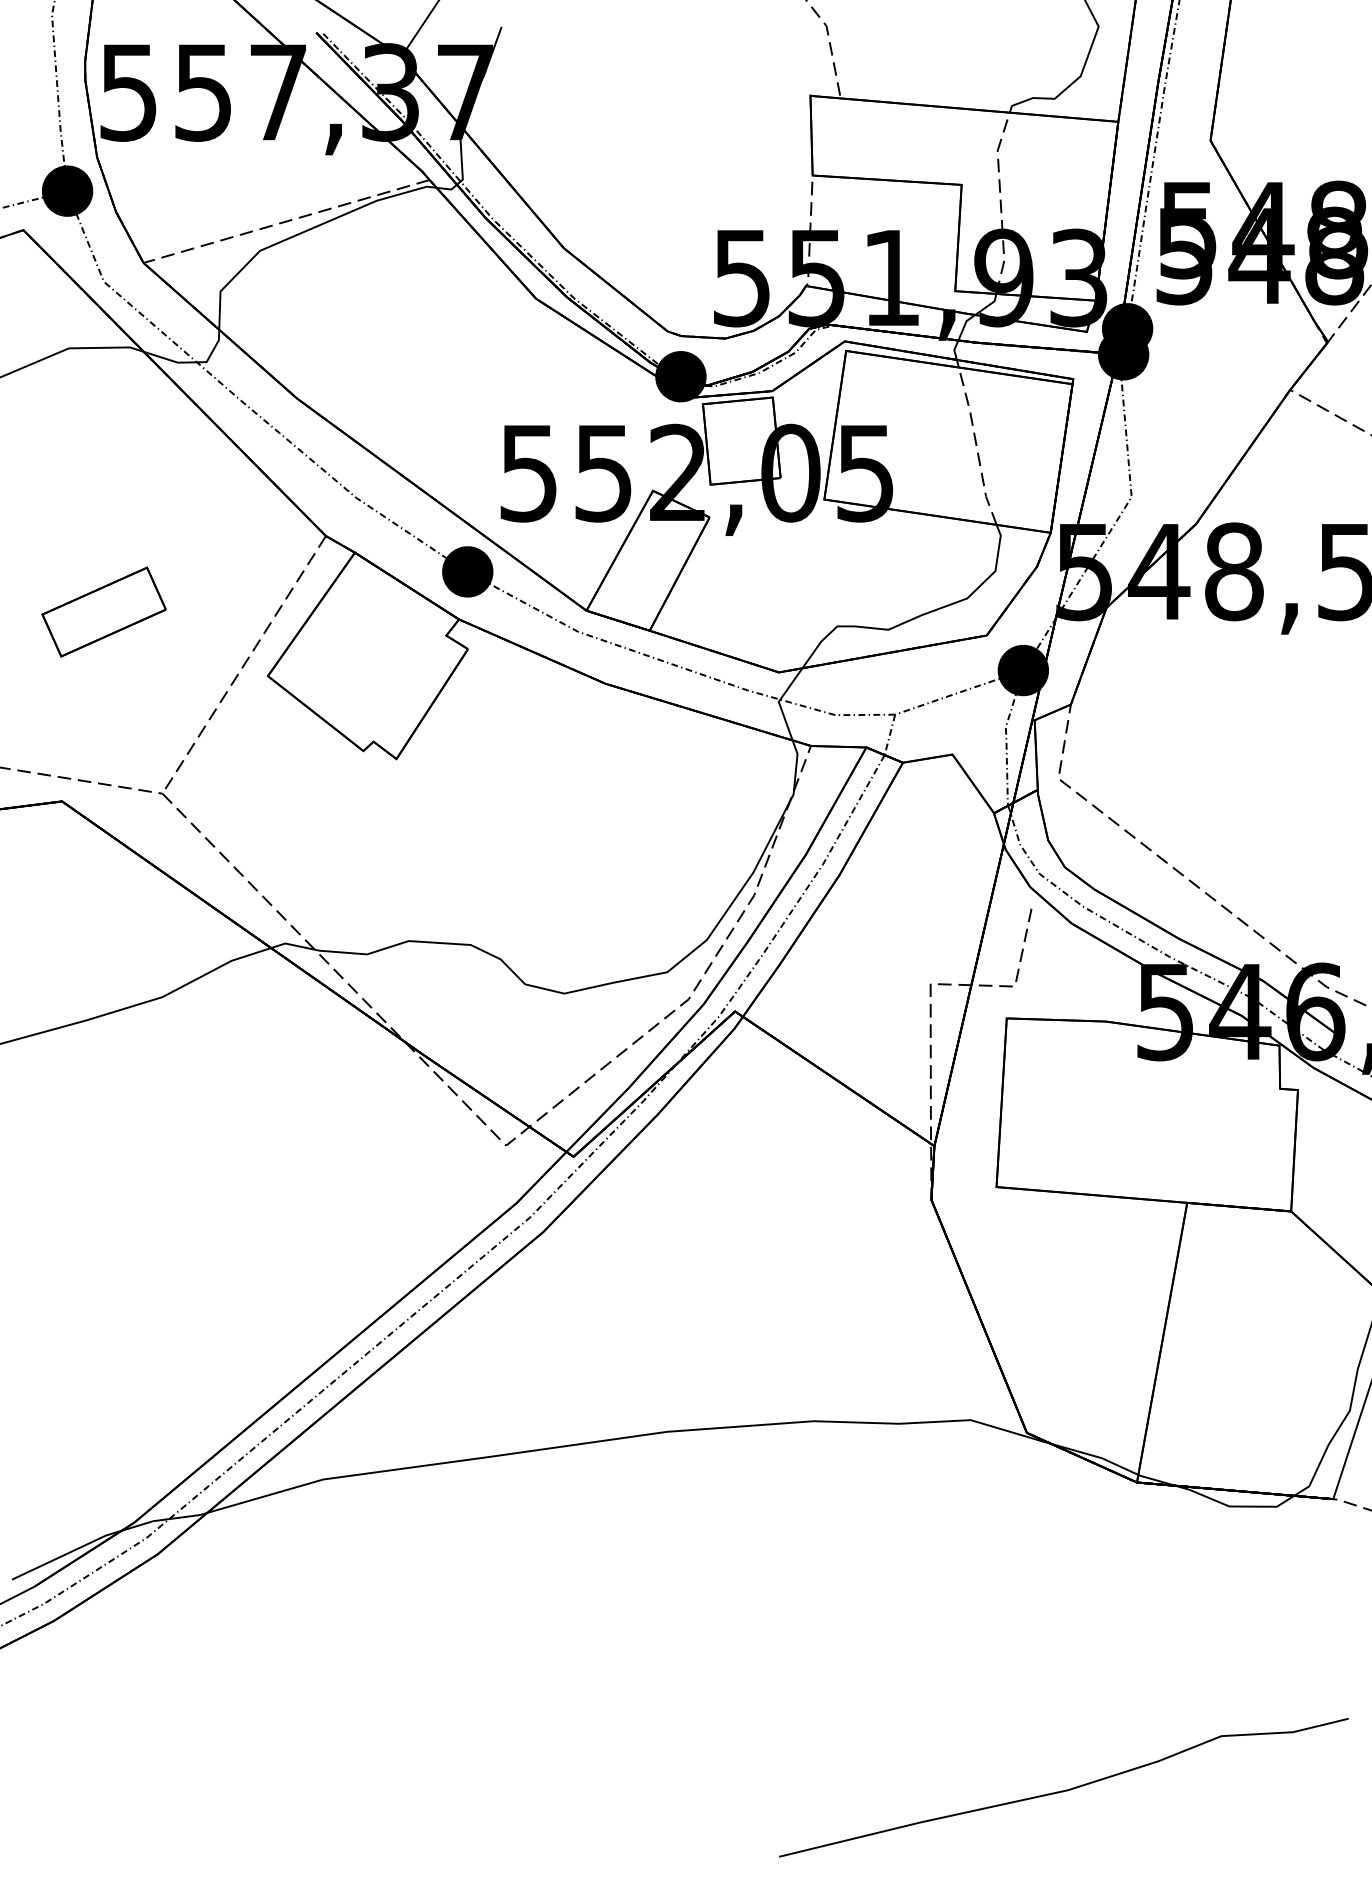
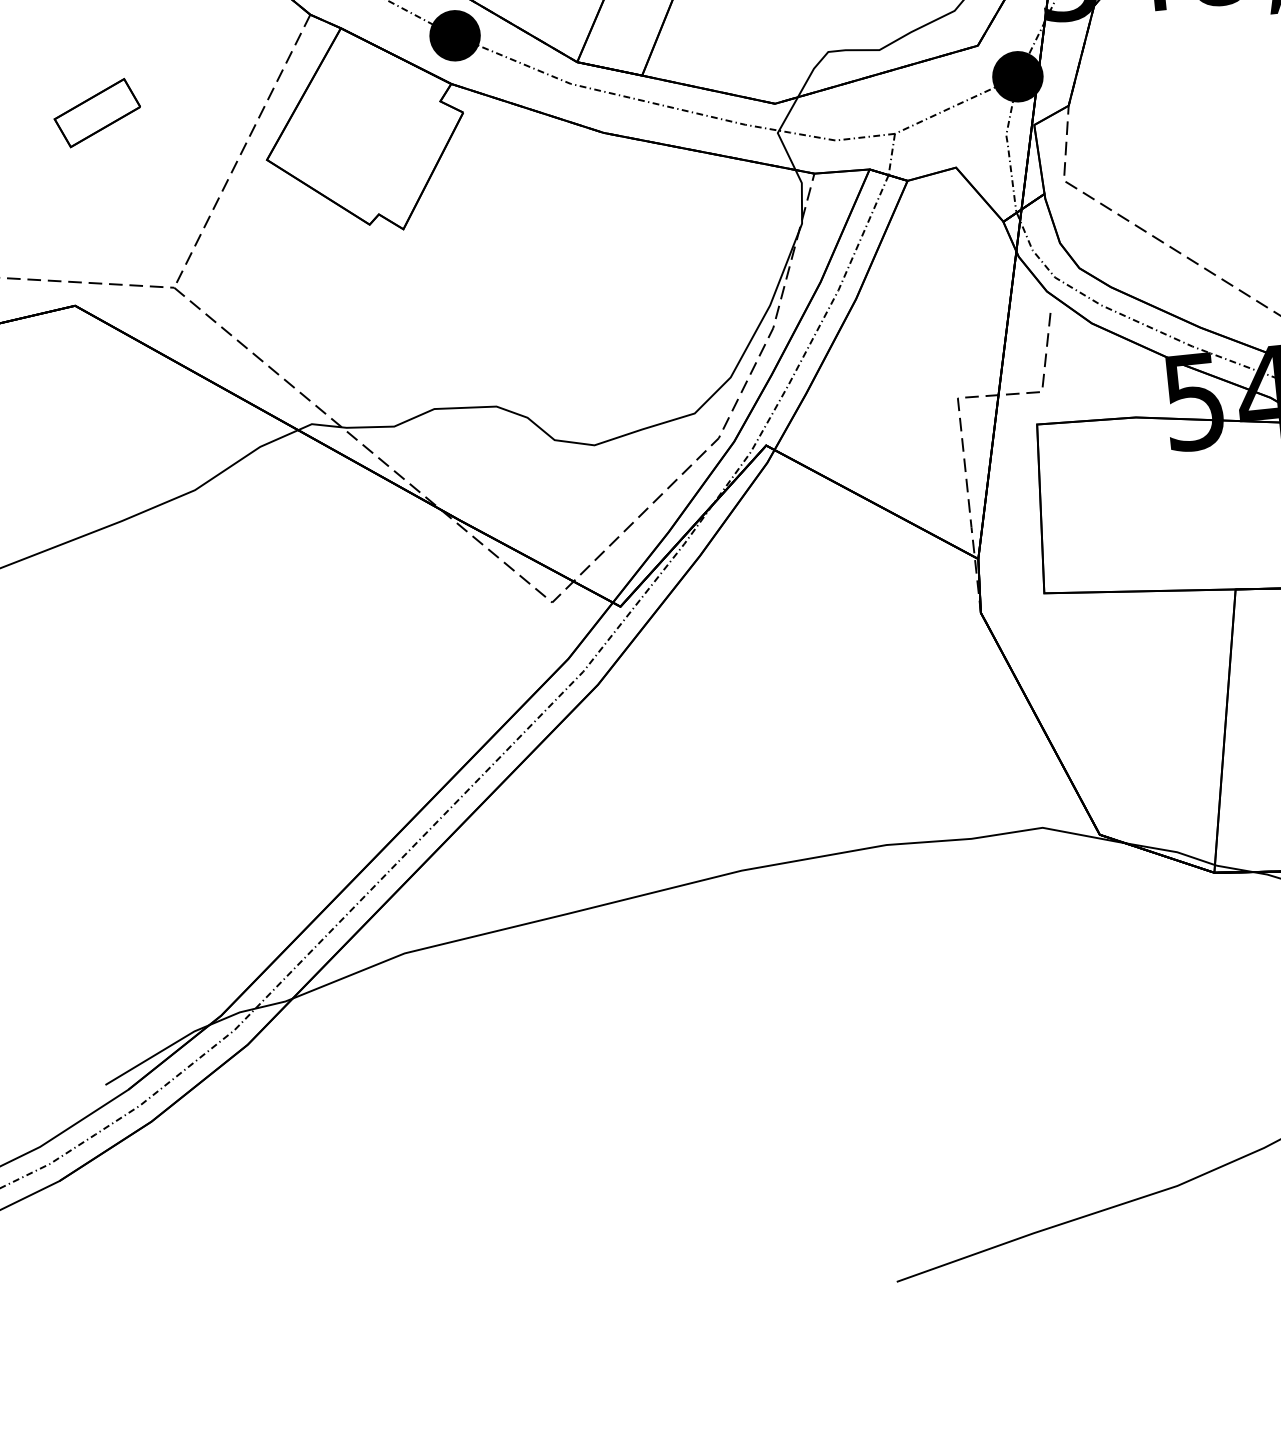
part: (103, 611) -> (96, 112), size x0.7

